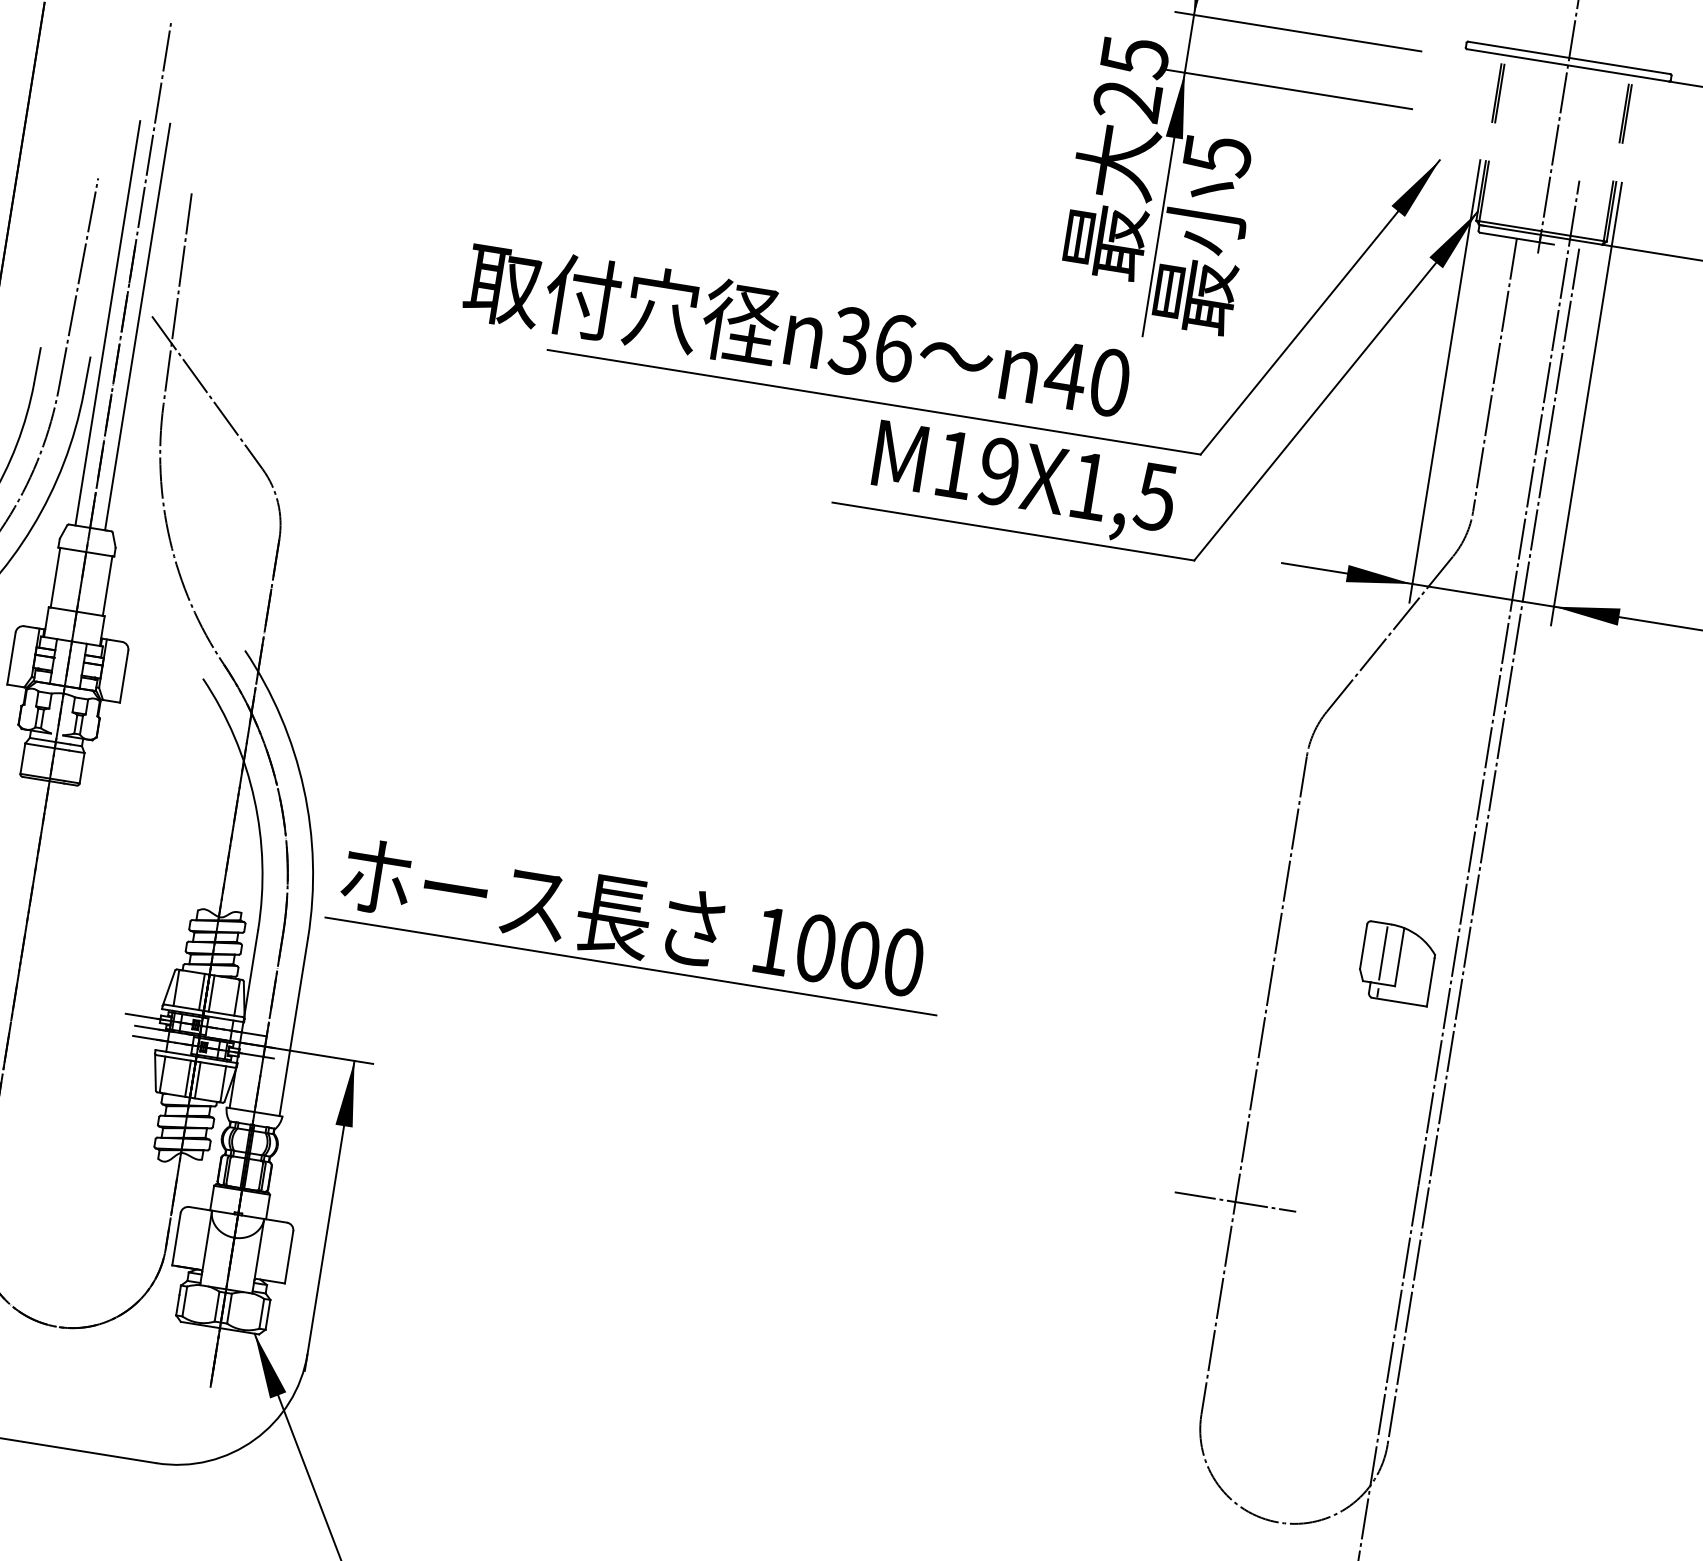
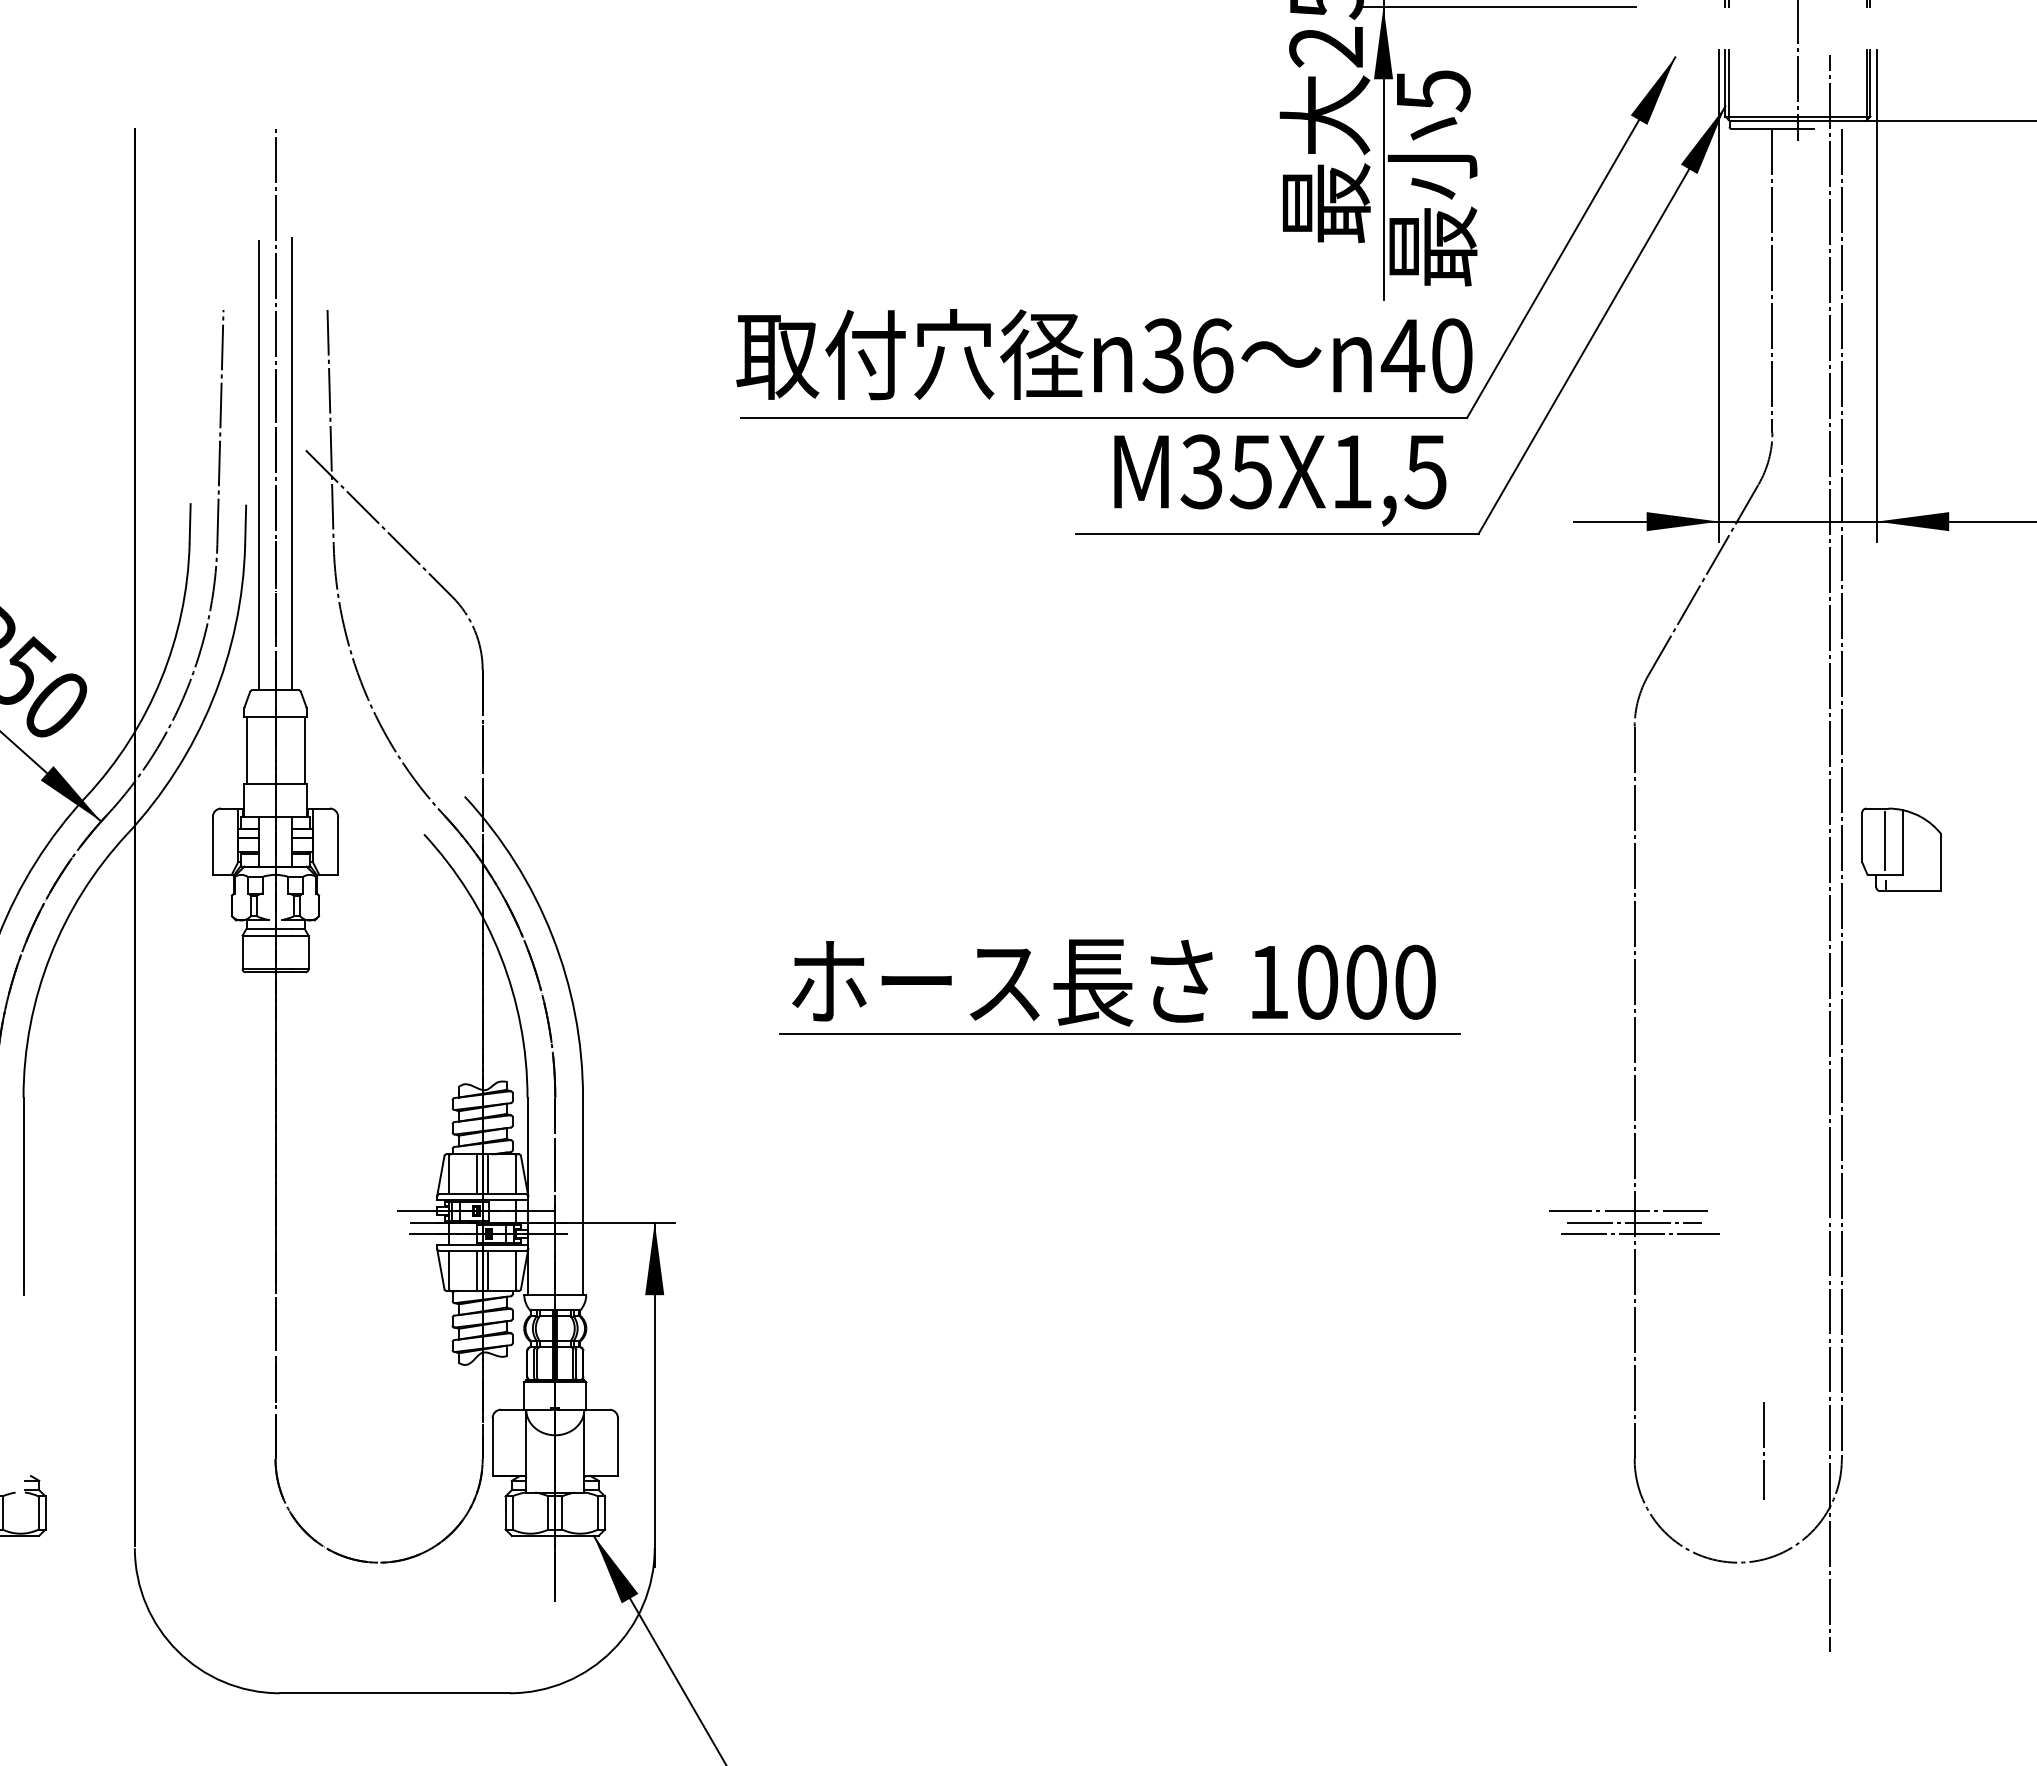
text: (797, 331) -> (1104, 354), moved
text: (975, 467) -> (1225, 471), M19X1,5 -> M35X1,5
part: (637, 923) -> (1119, 986), moved
part: (1397, 963) -> (1901, 849), moved
line: (1231, 1191) -> (1628, 1211), added
line: (1239, 1213) -> (1640, 1234), added
line: (1318, 1427) -> (1763, 1452), added

